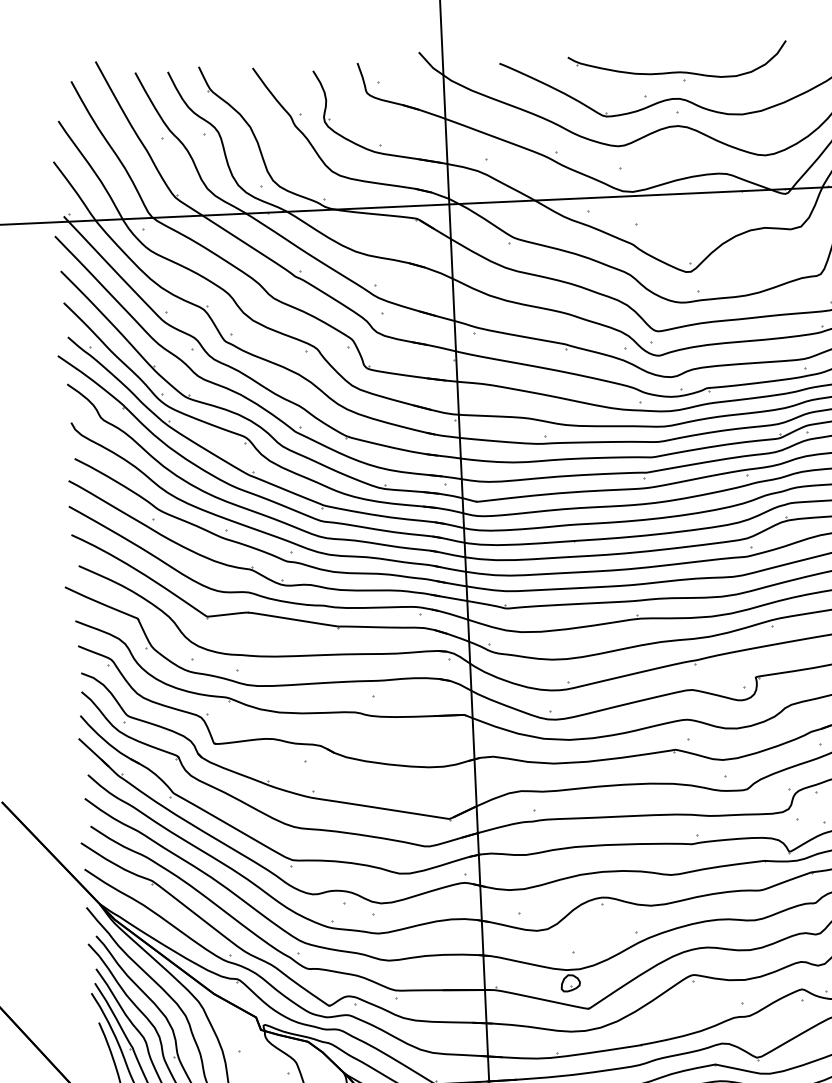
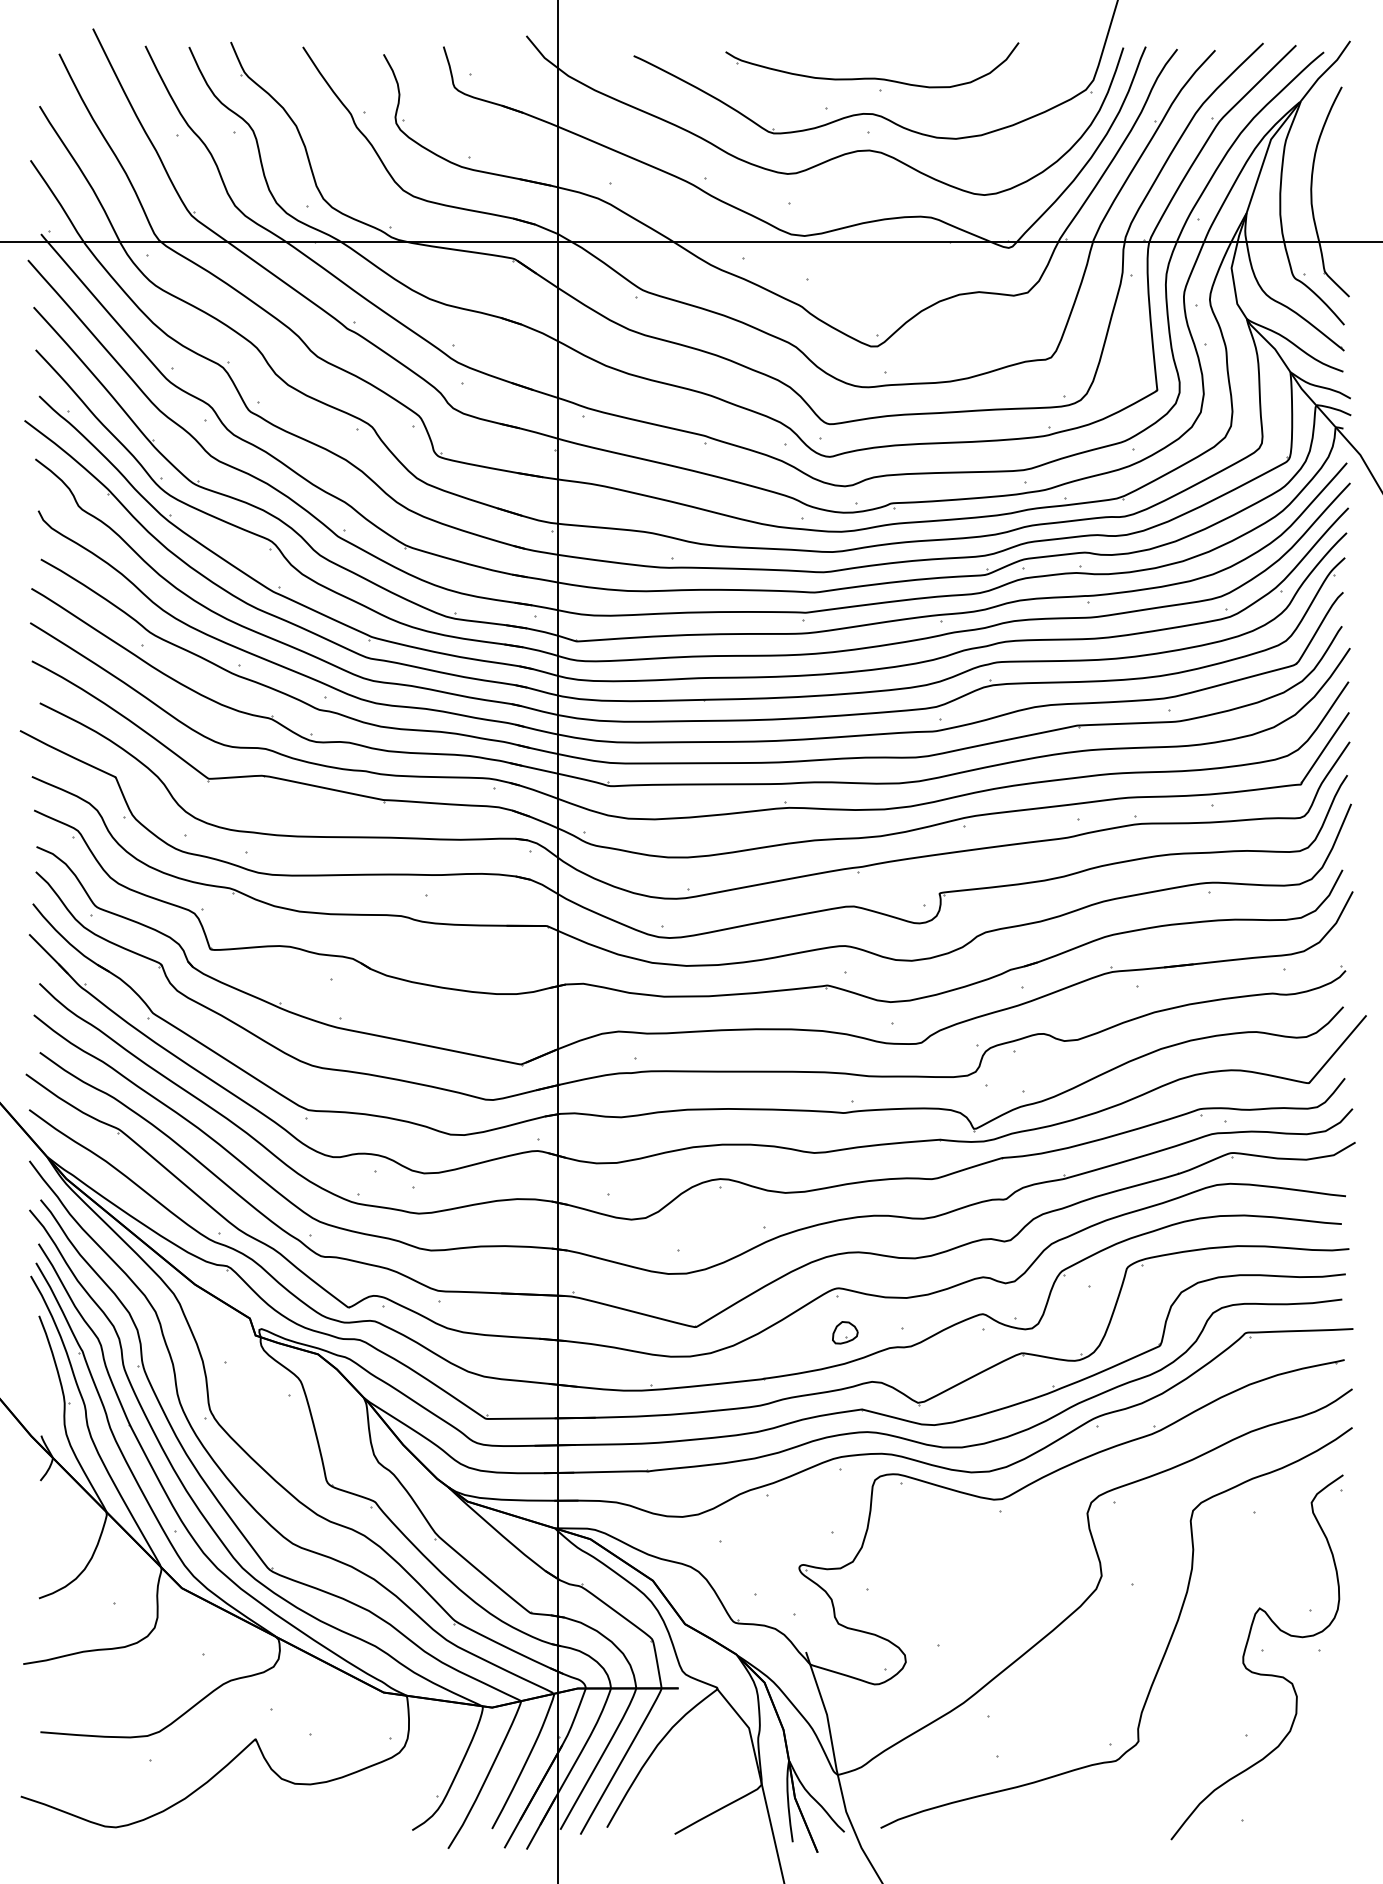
part: (570, 982) -> (845, 1332), moved

